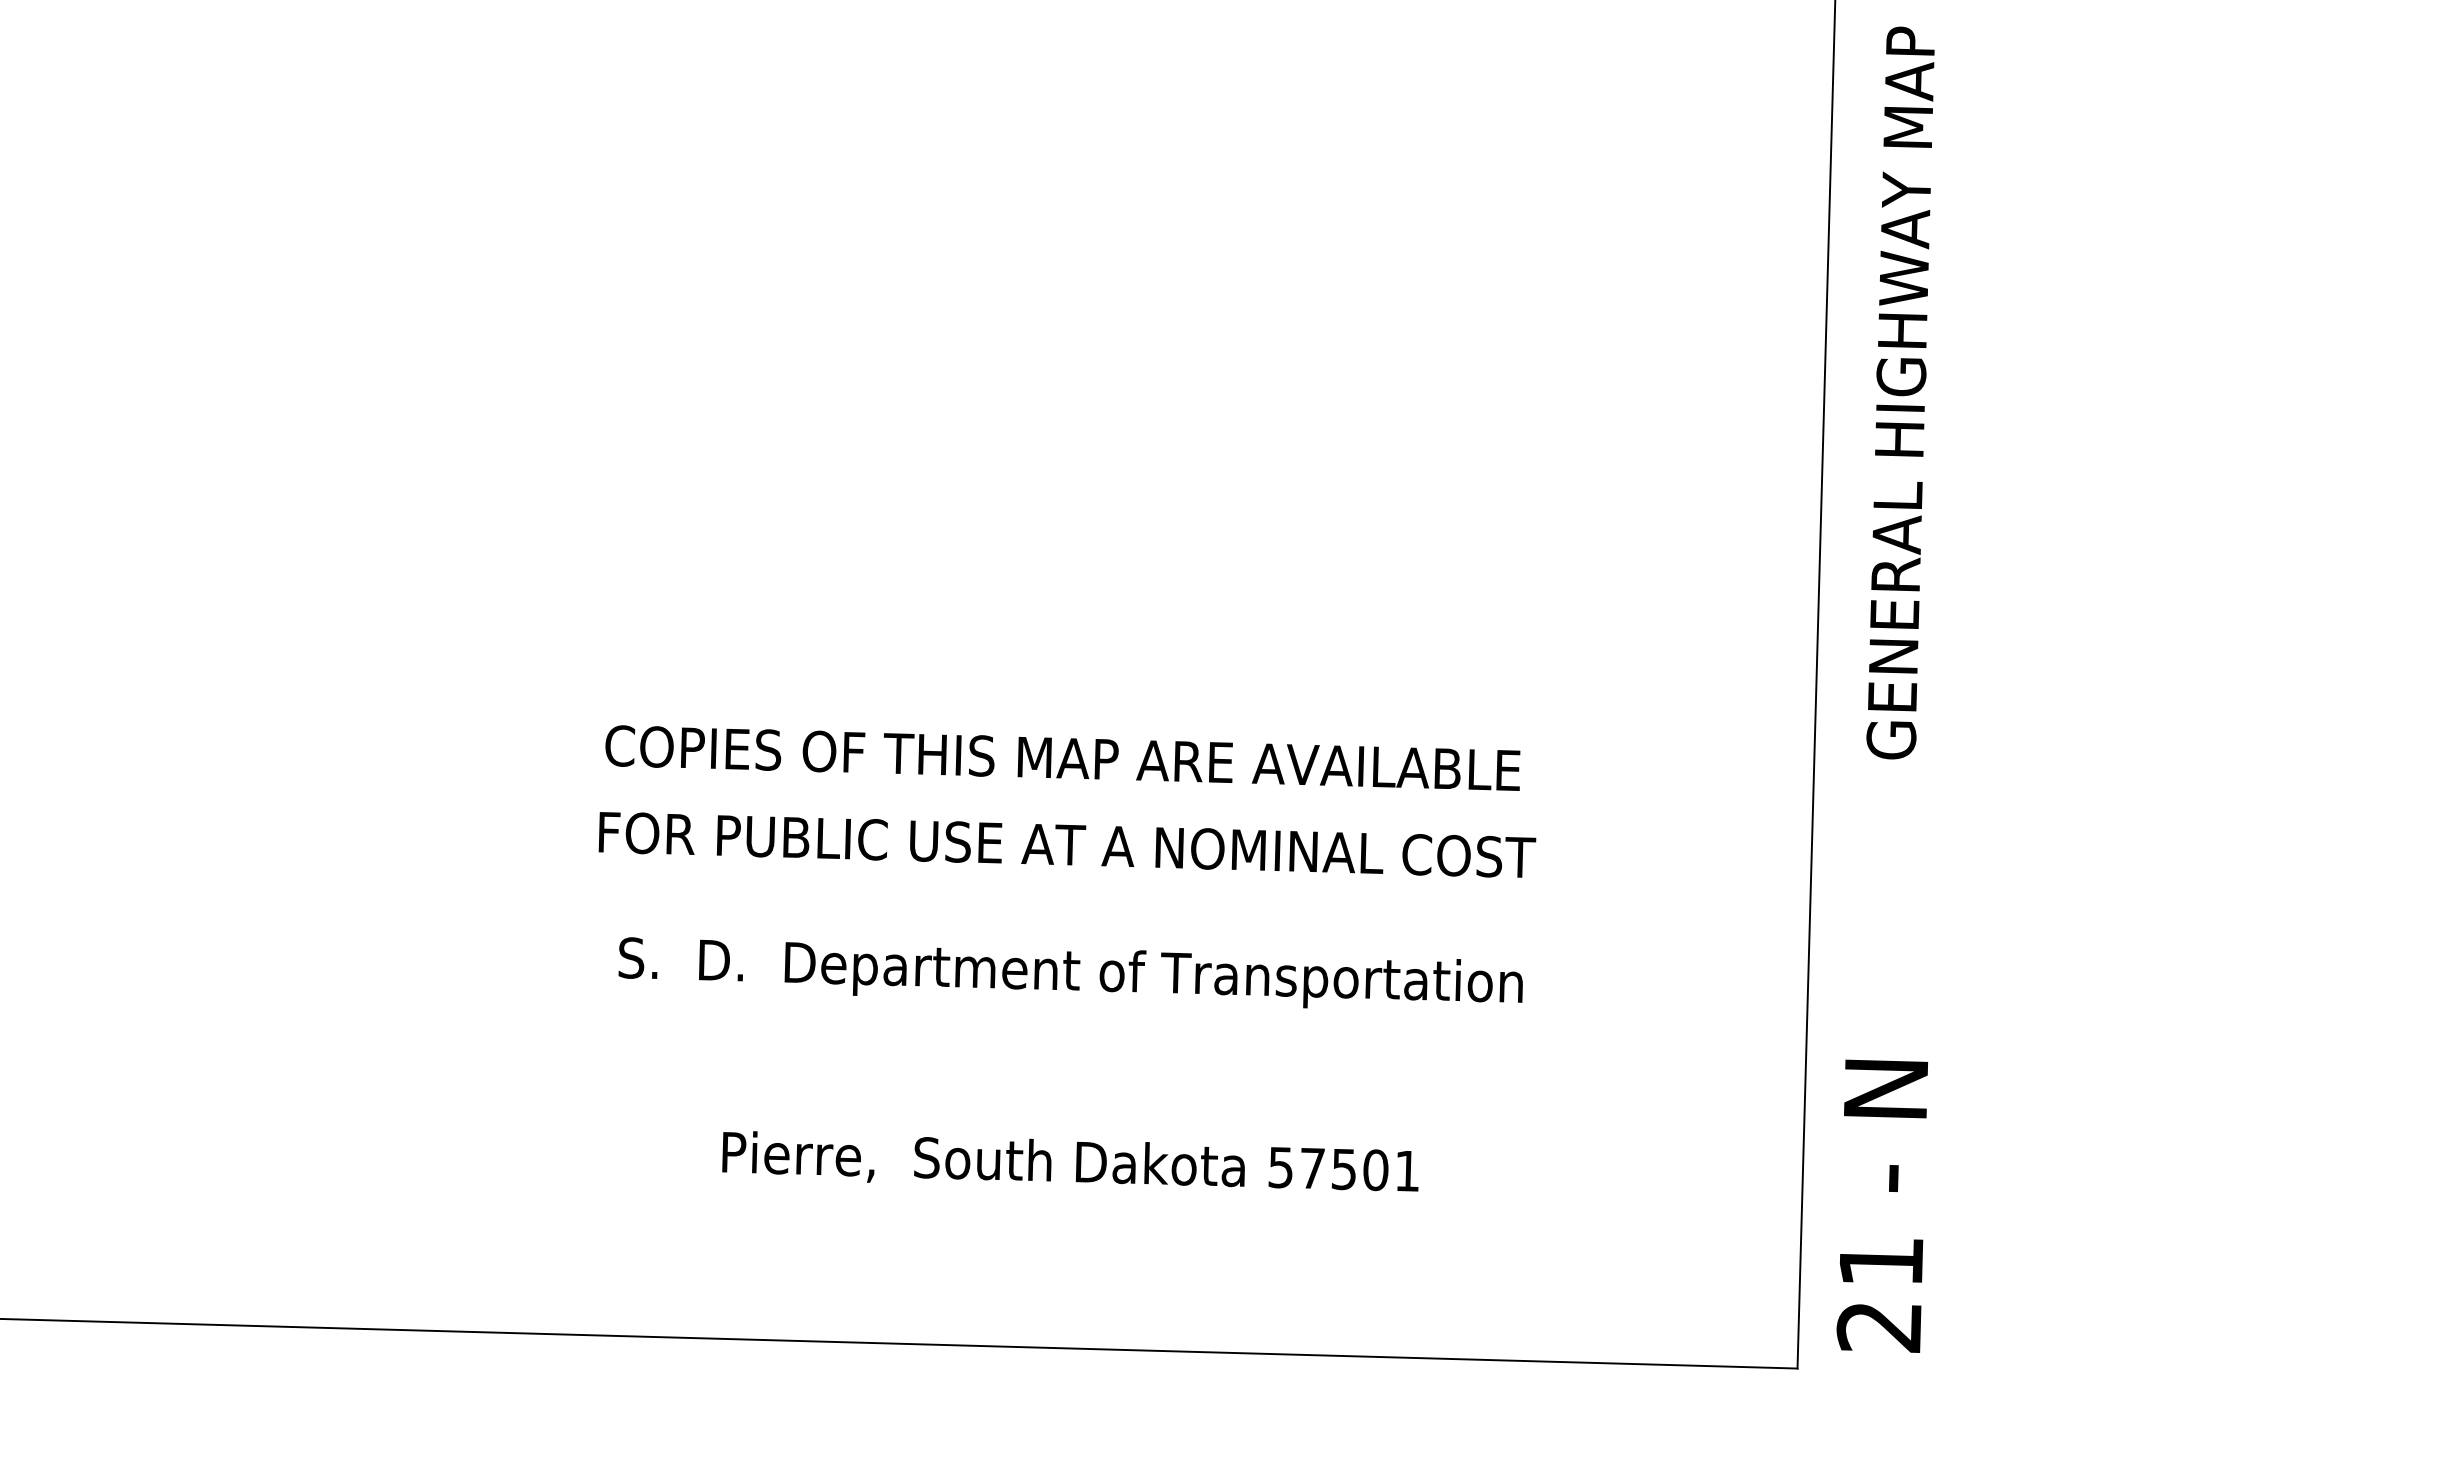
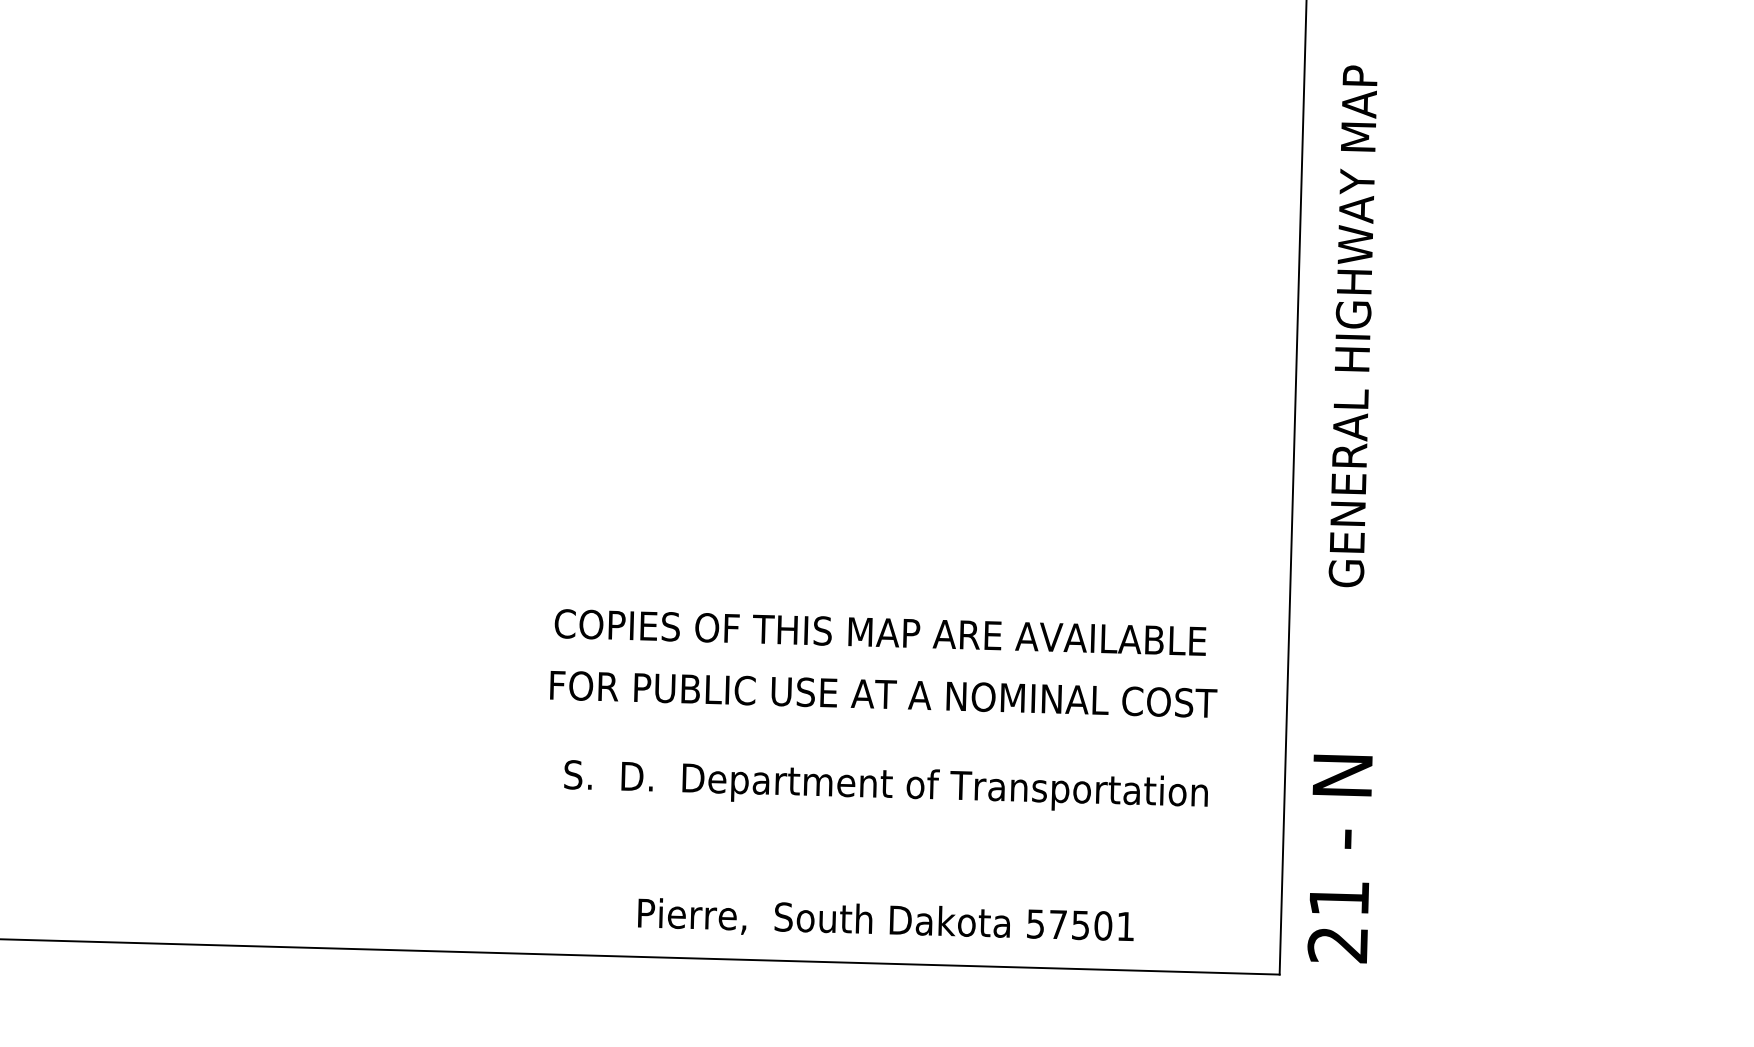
text: (1900, 392) -> (1352, 325), moved
text: (1067, 958) -> (883, 775), moved

